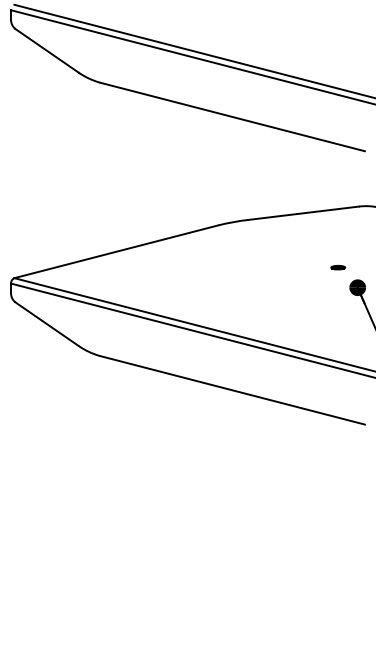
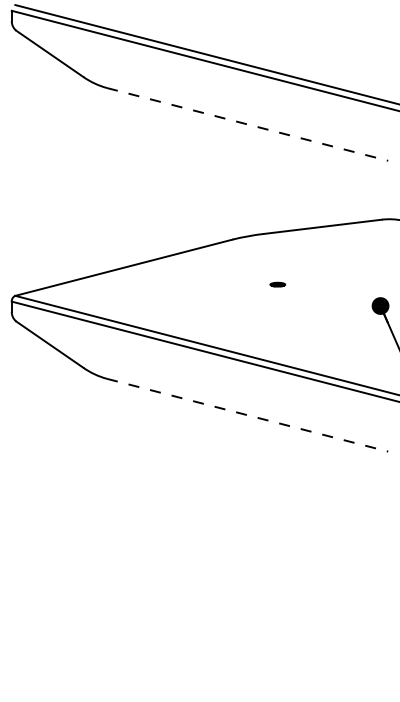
line: (233, 117) -> (248, 124), solid -> dashed
part: (337, 267) -> (277, 284), moved
line: (233, 390) -> (248, 415), solid -> dashed

